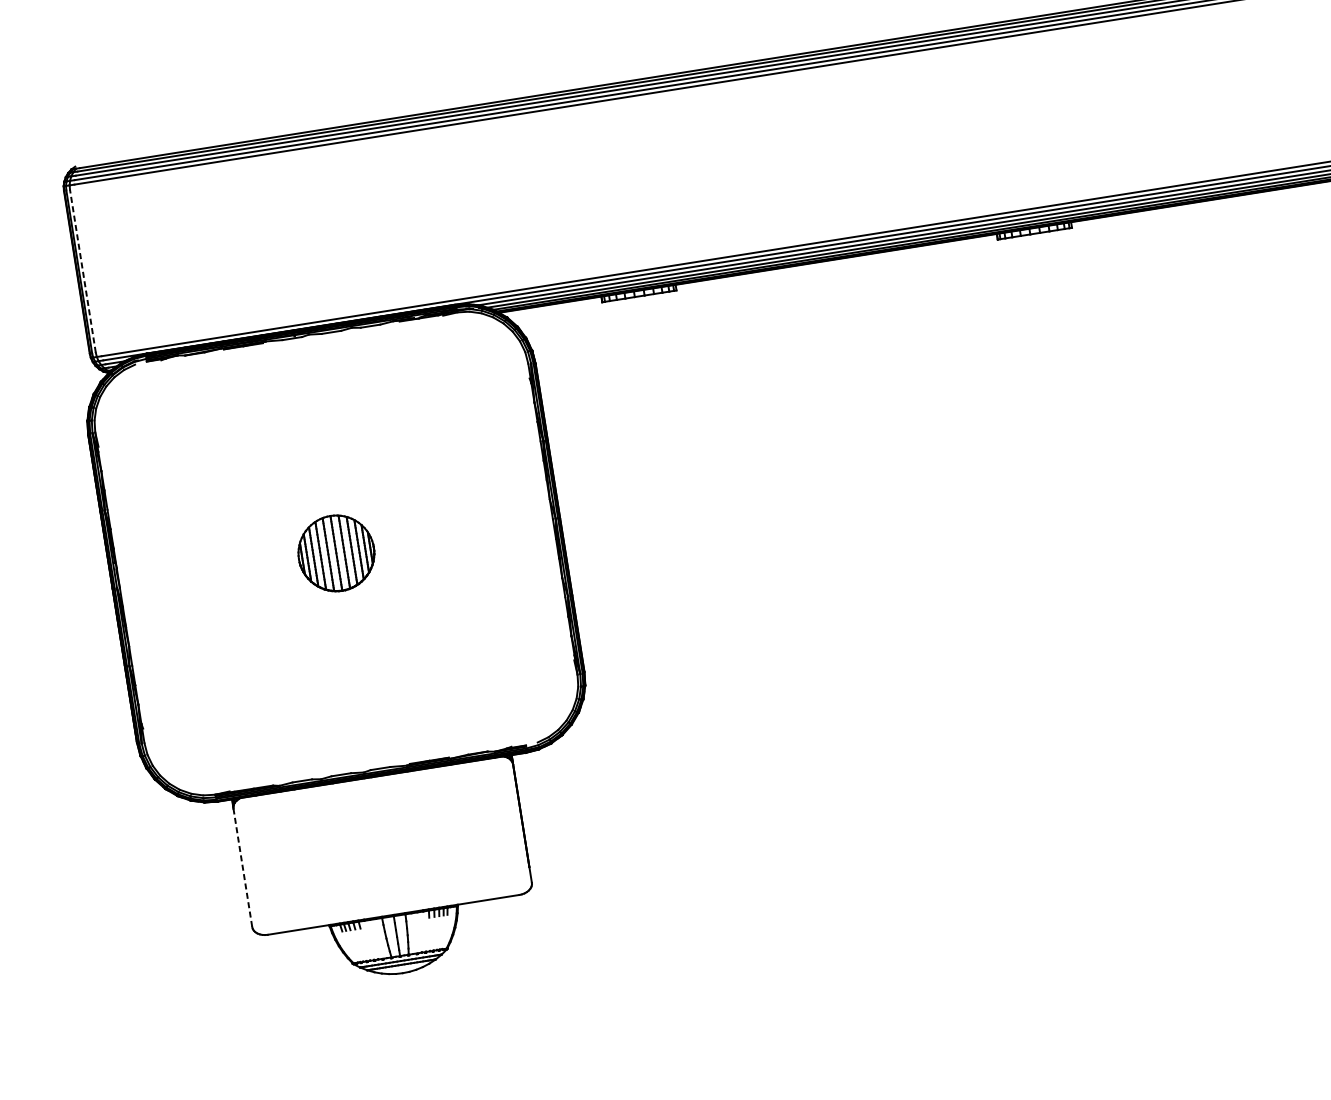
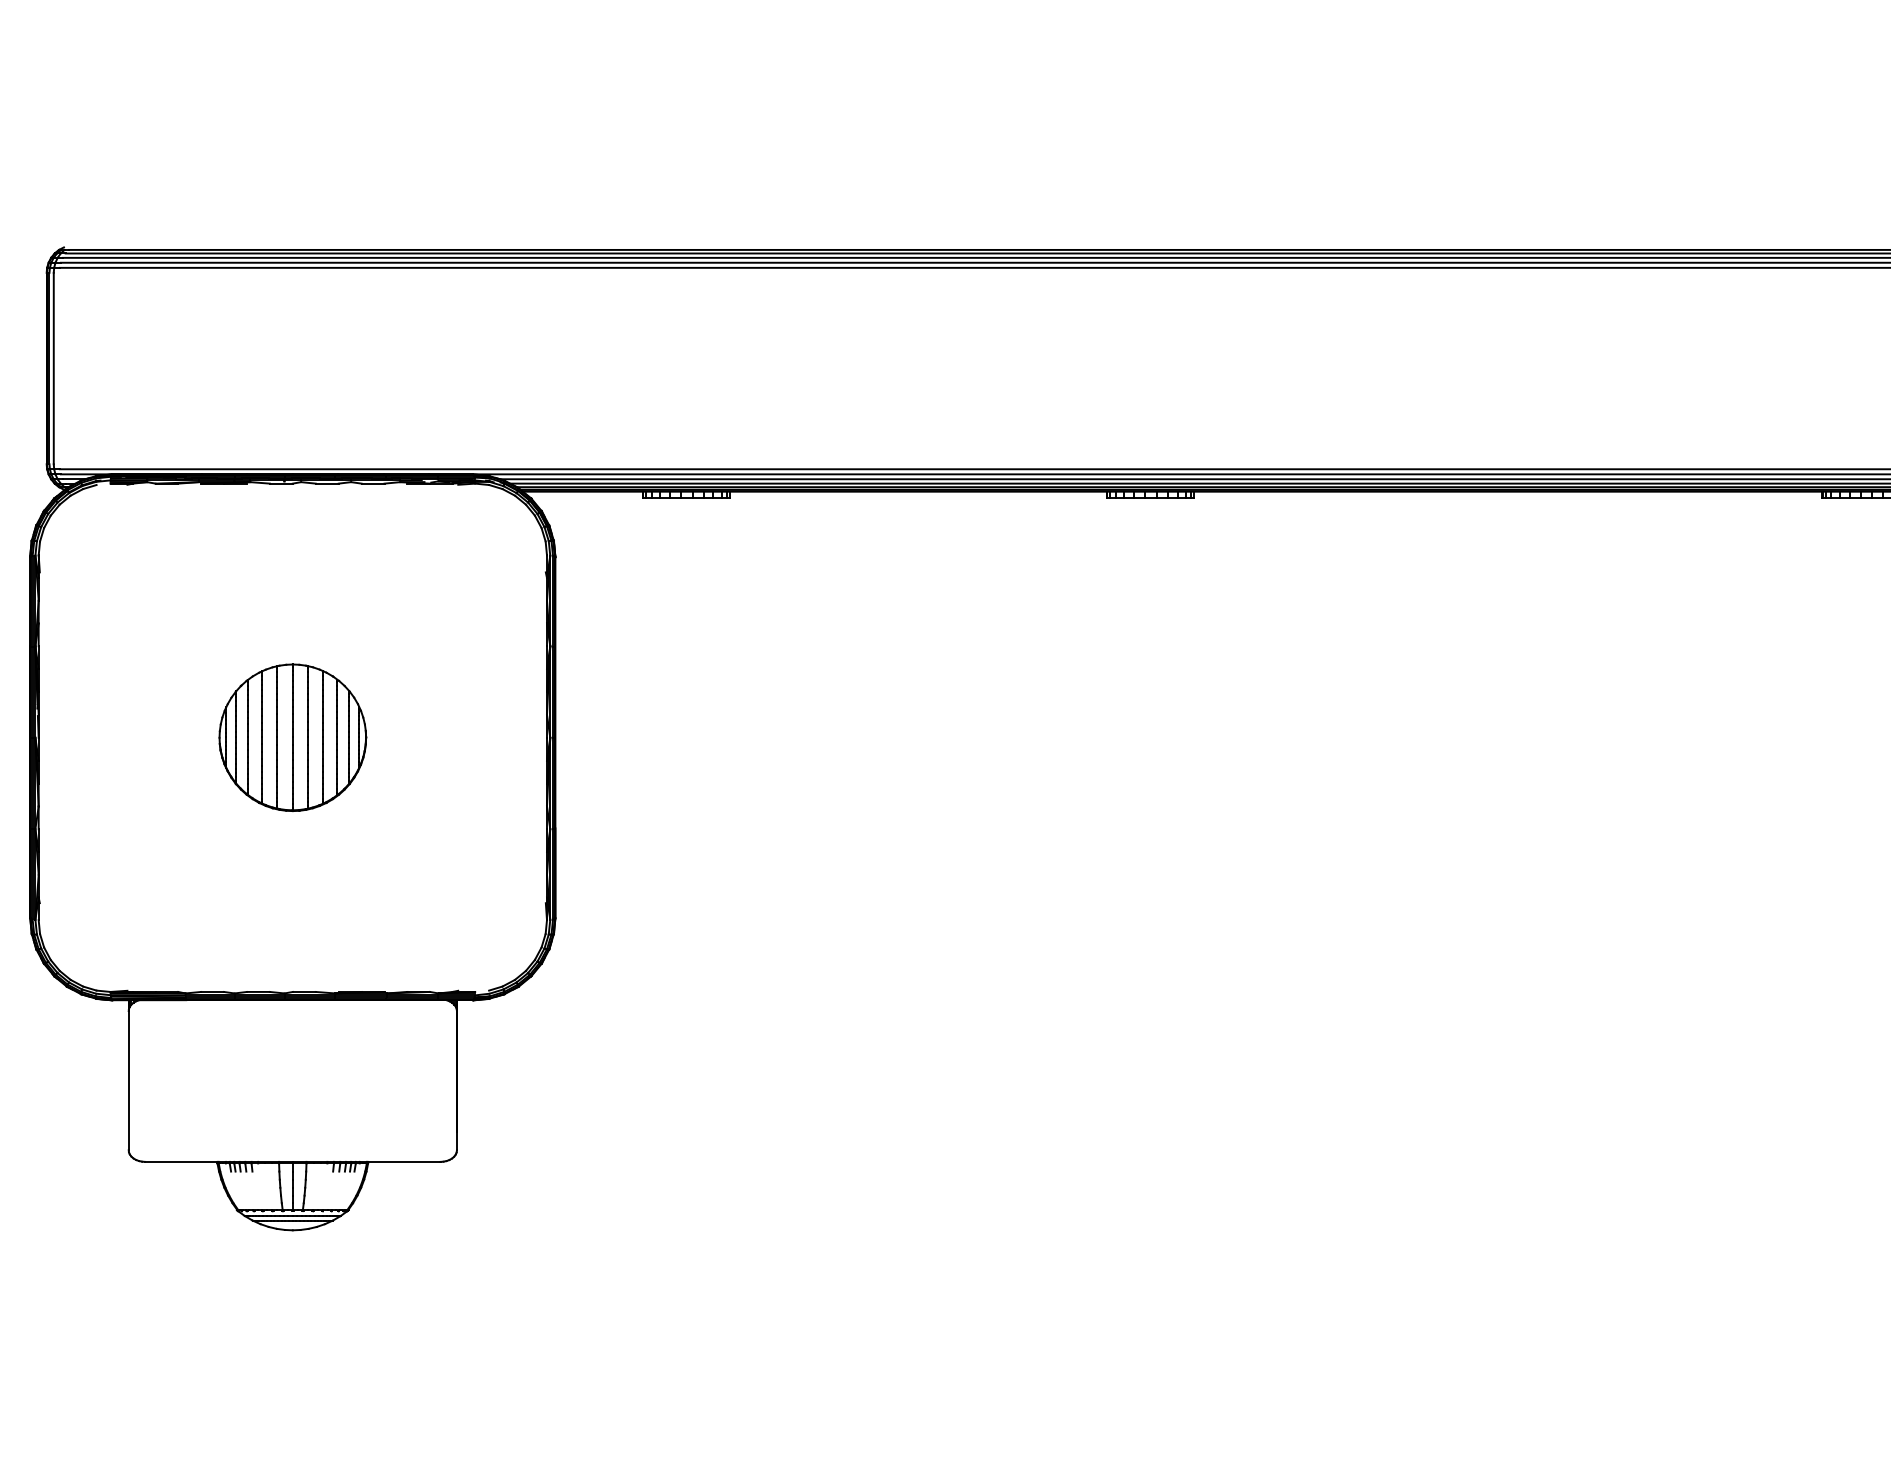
line: (82, 271) -> (53, 368), dashed -> solid
part: (336, 553) -> (292, 737), size x1.67
line: (242, 867) -> (128, 1080), dashed -> solid

